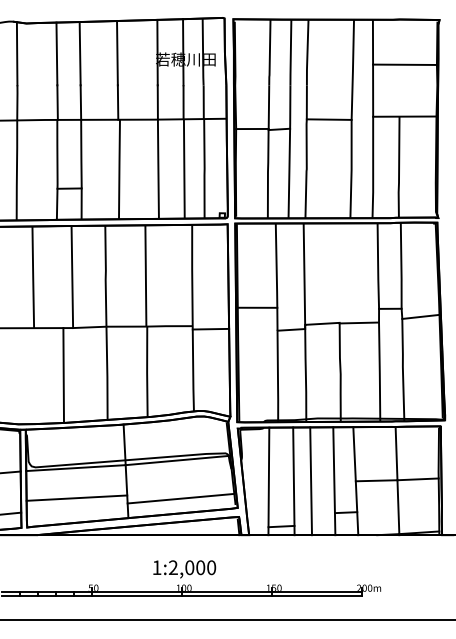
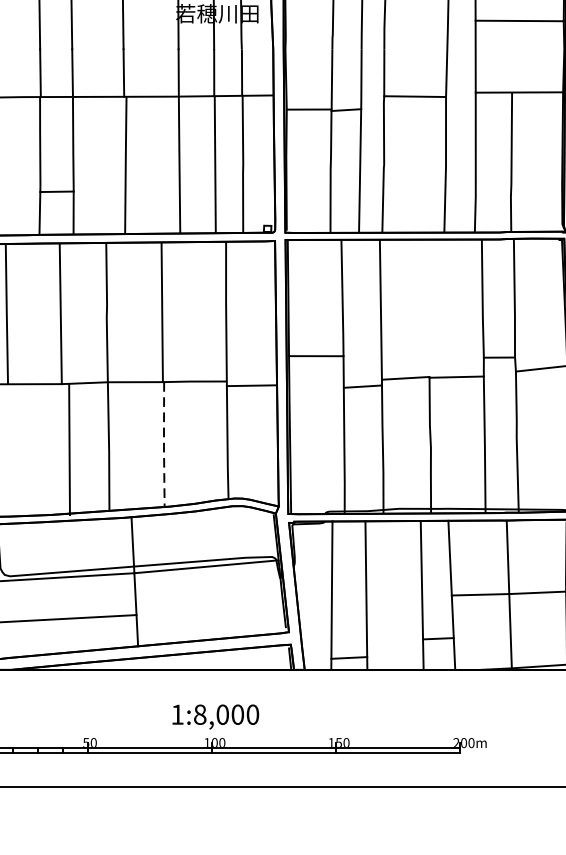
line: (147, 372) -> (164, 445), solid -> dashed
line: (63, 375) -> (69, 449), moved
line: (311, 481) -> (390, 595), removed
line: (180, 498) -> (209, 619), removed
text: (172, 567) -> (198, 714), 1:2,000 -> 1:8,000

